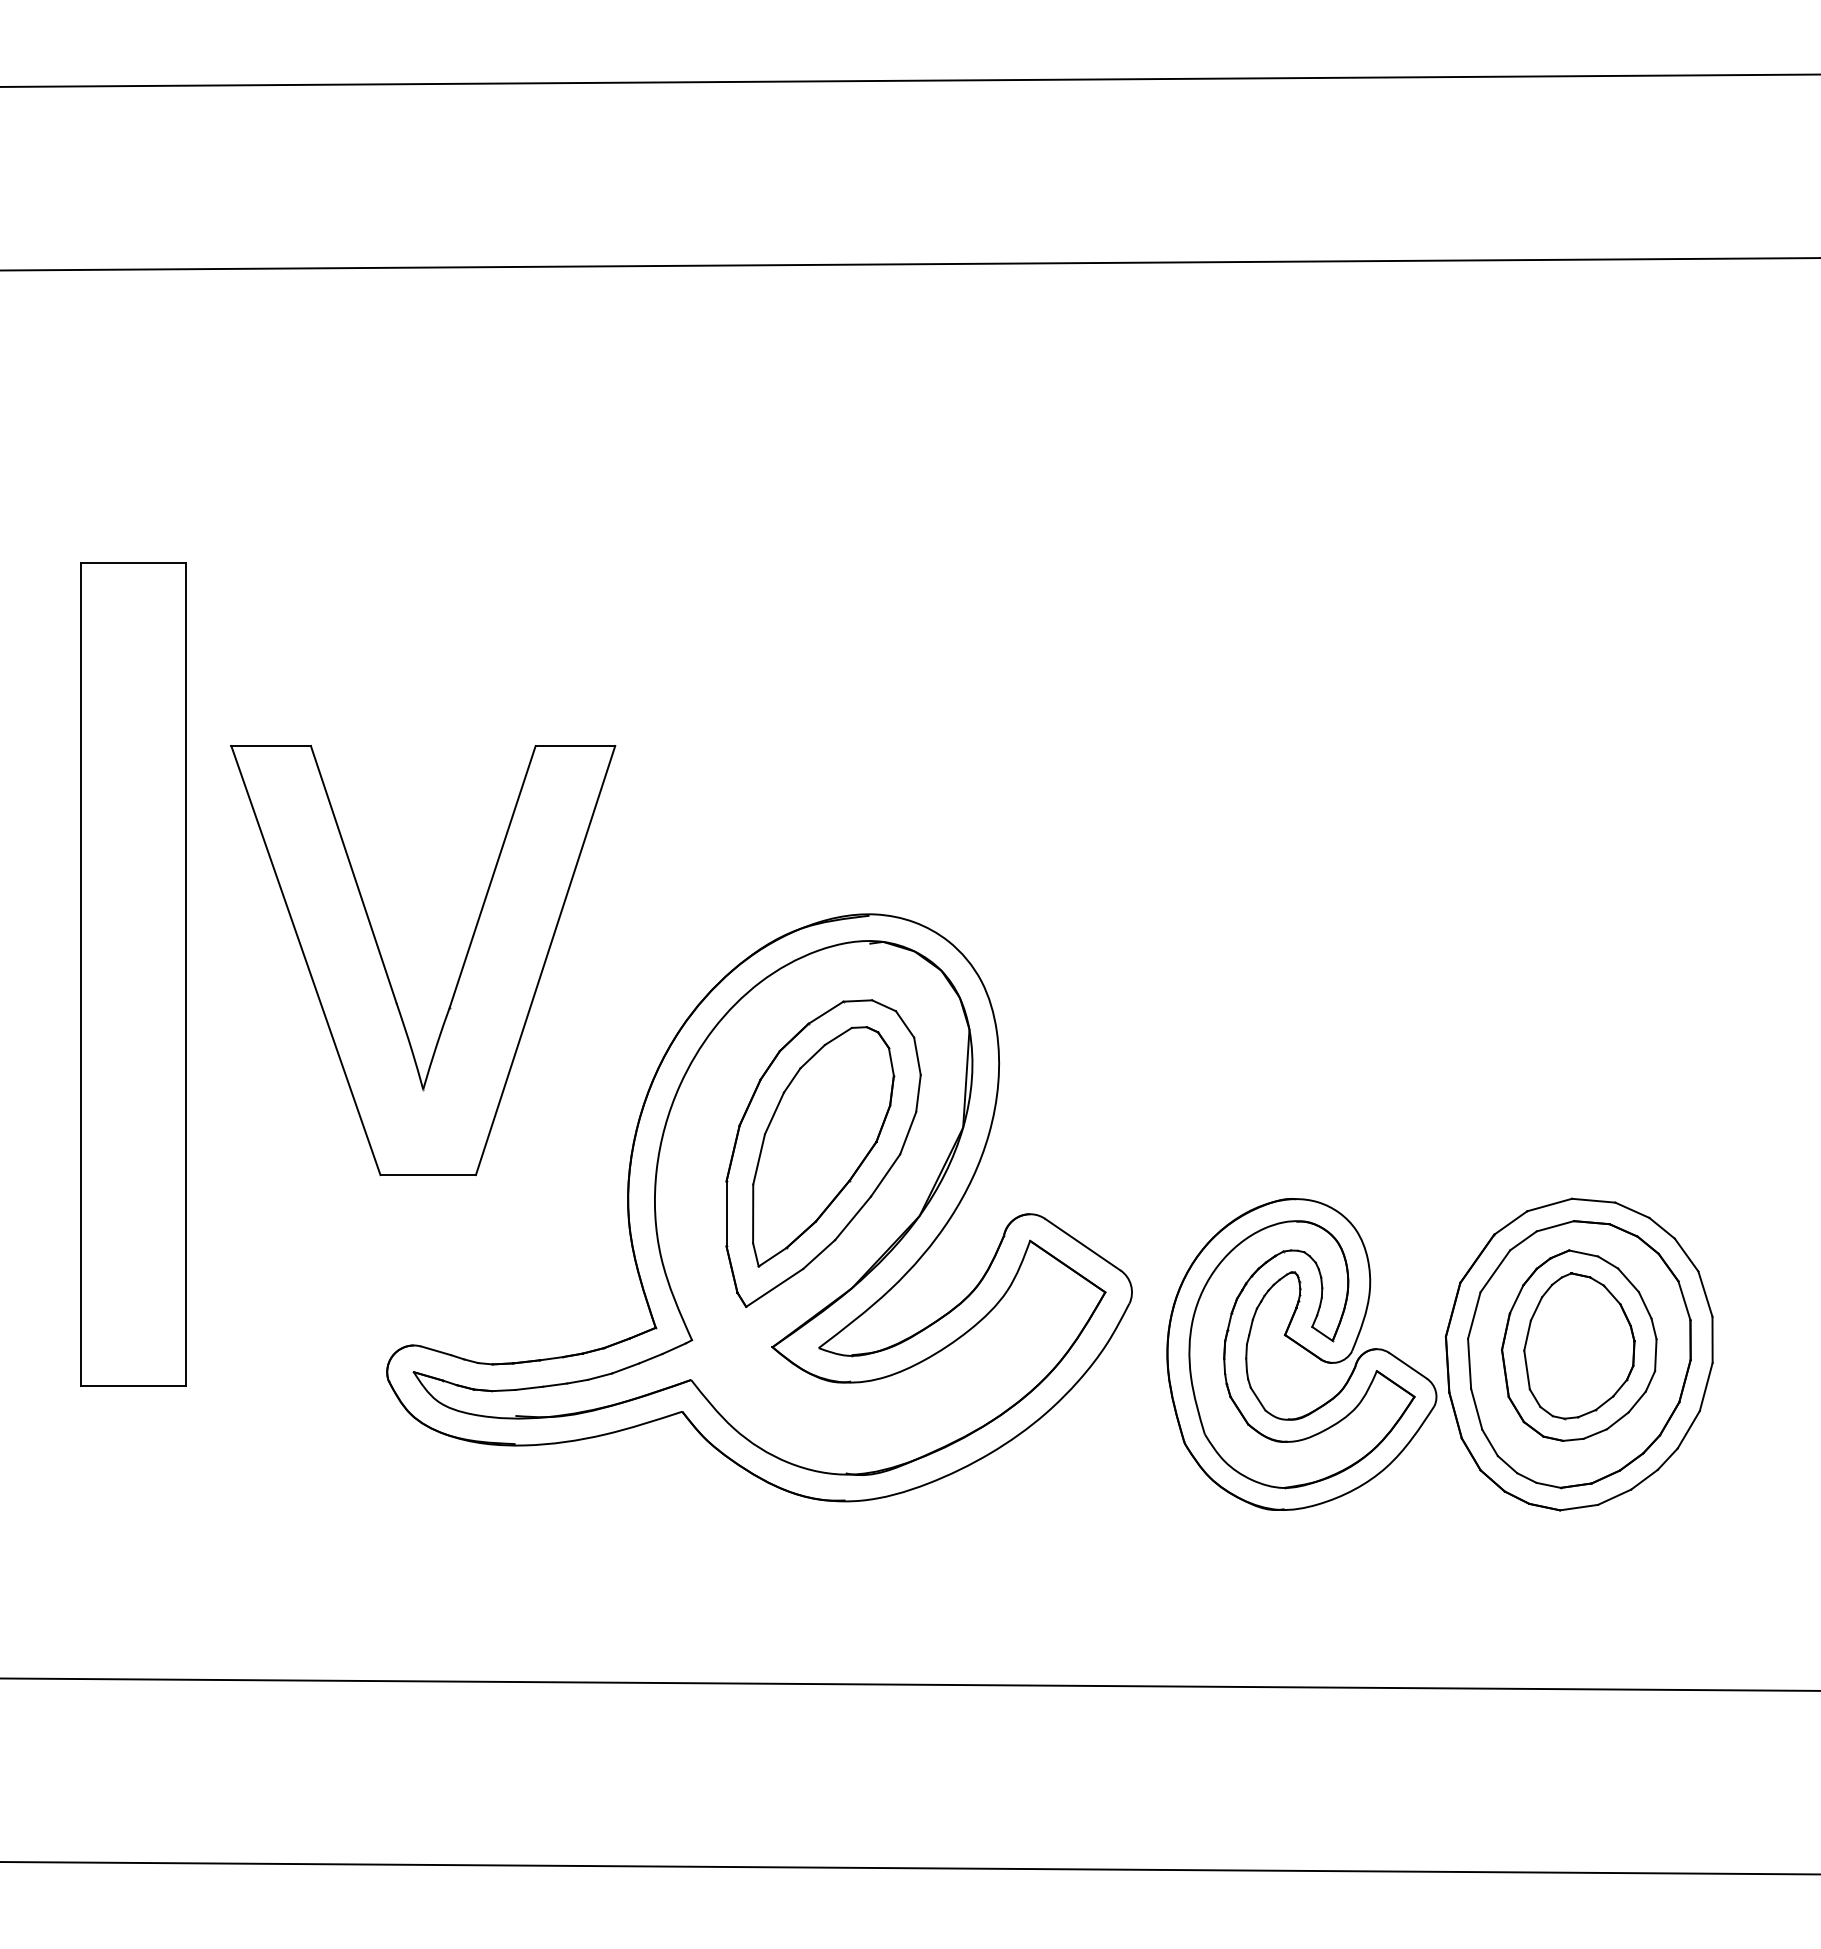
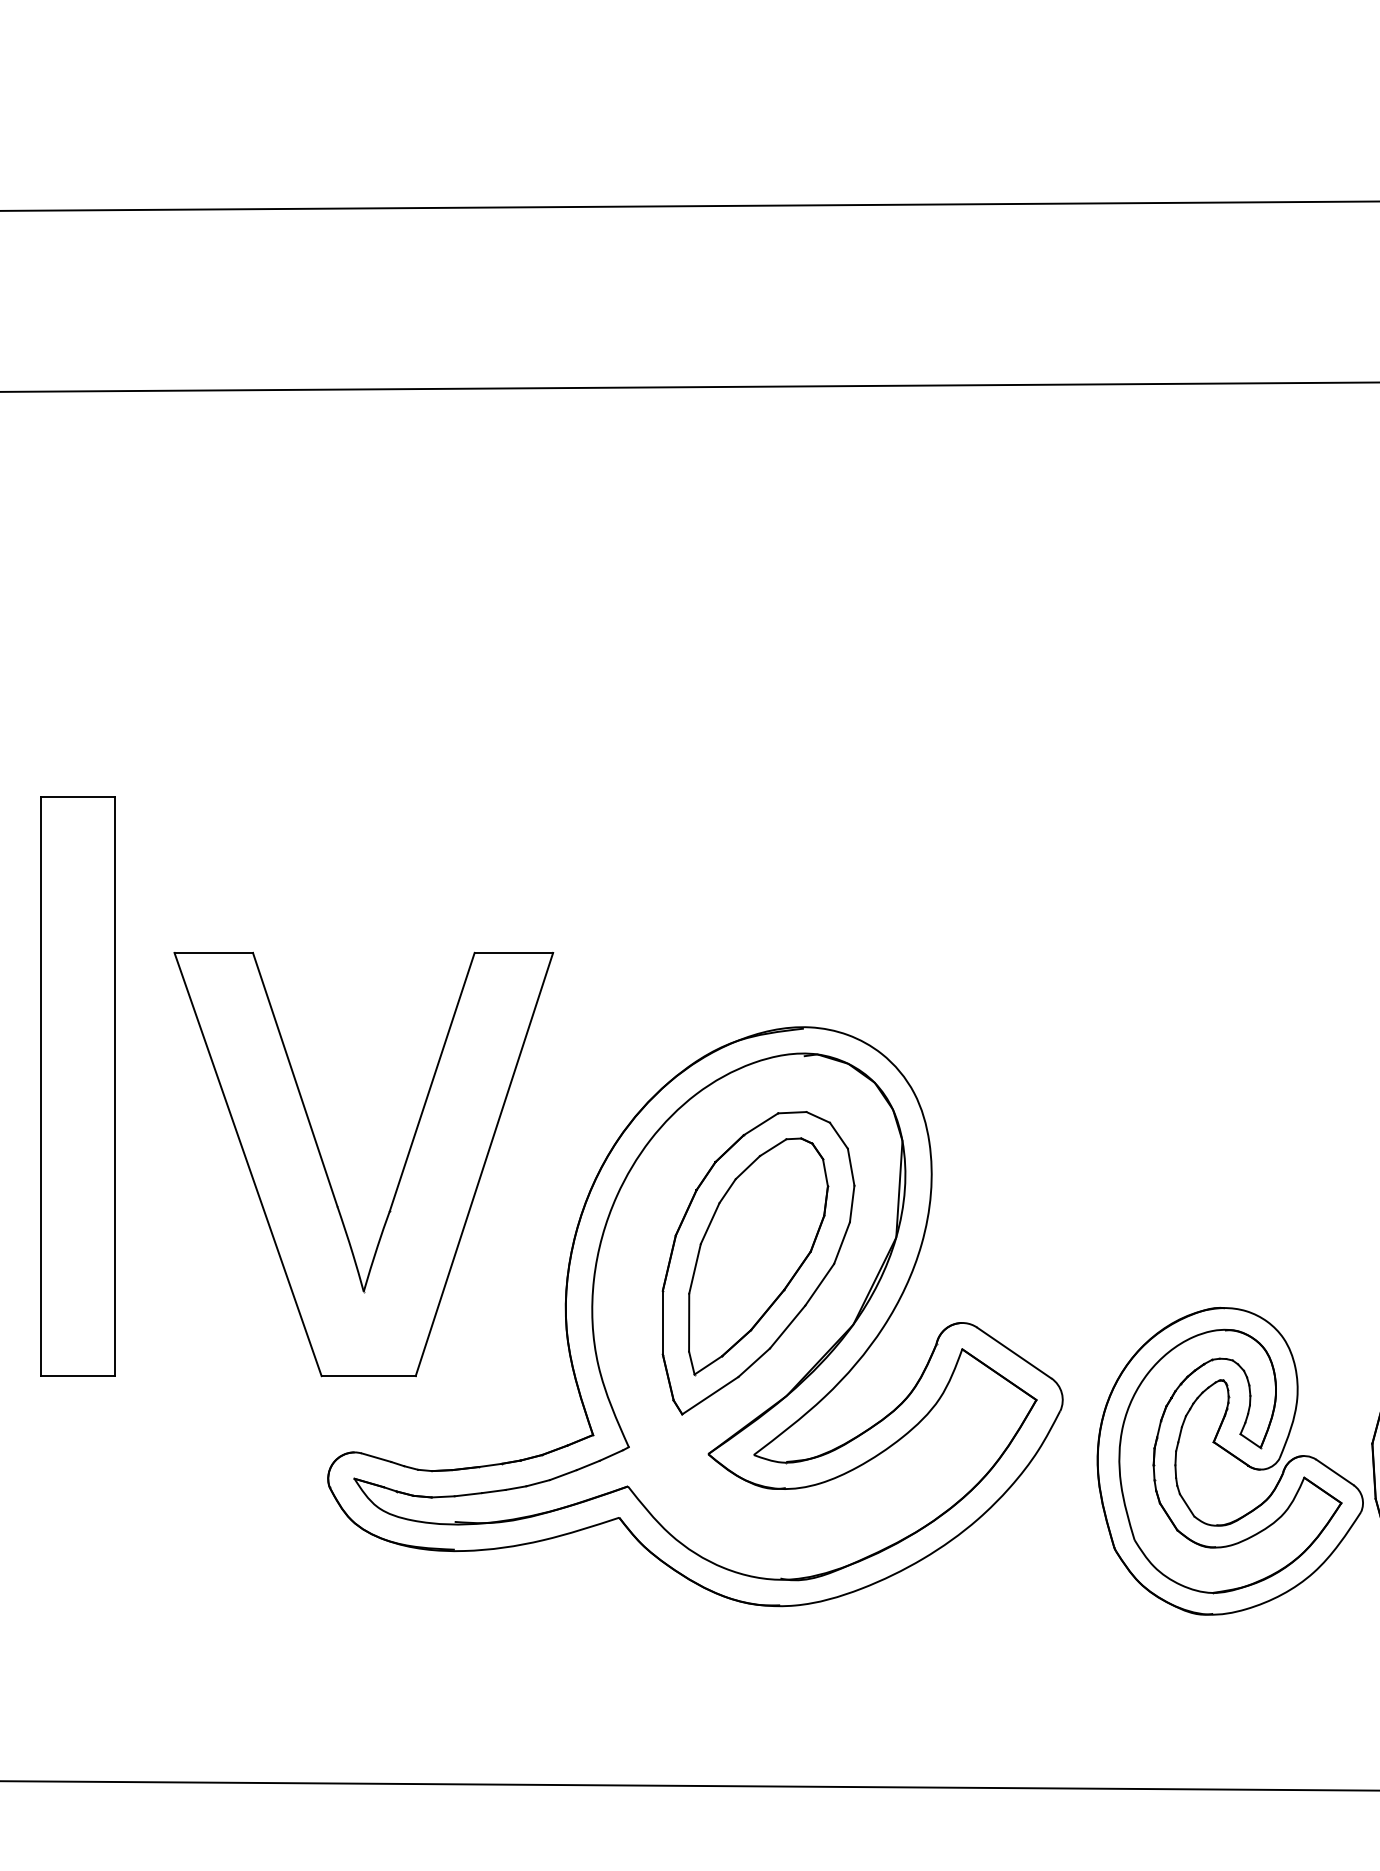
part: (387, 972) -> (328, 1176), moved
part: (133, 974) -> (78, 1086), size x0.71

